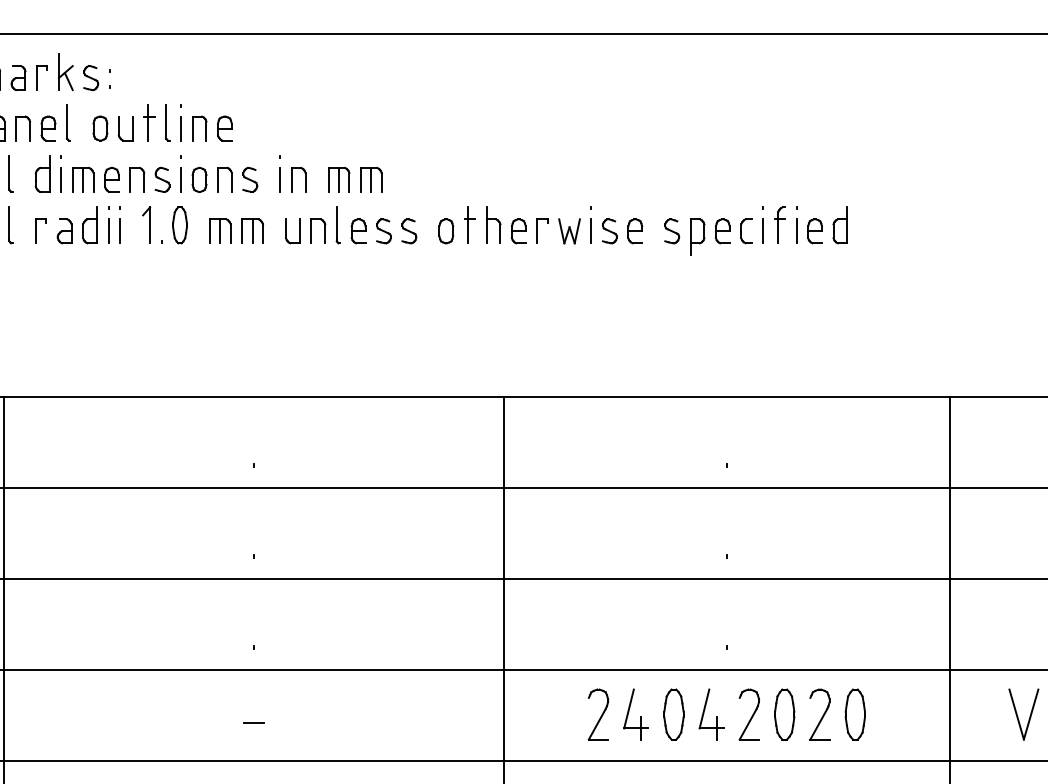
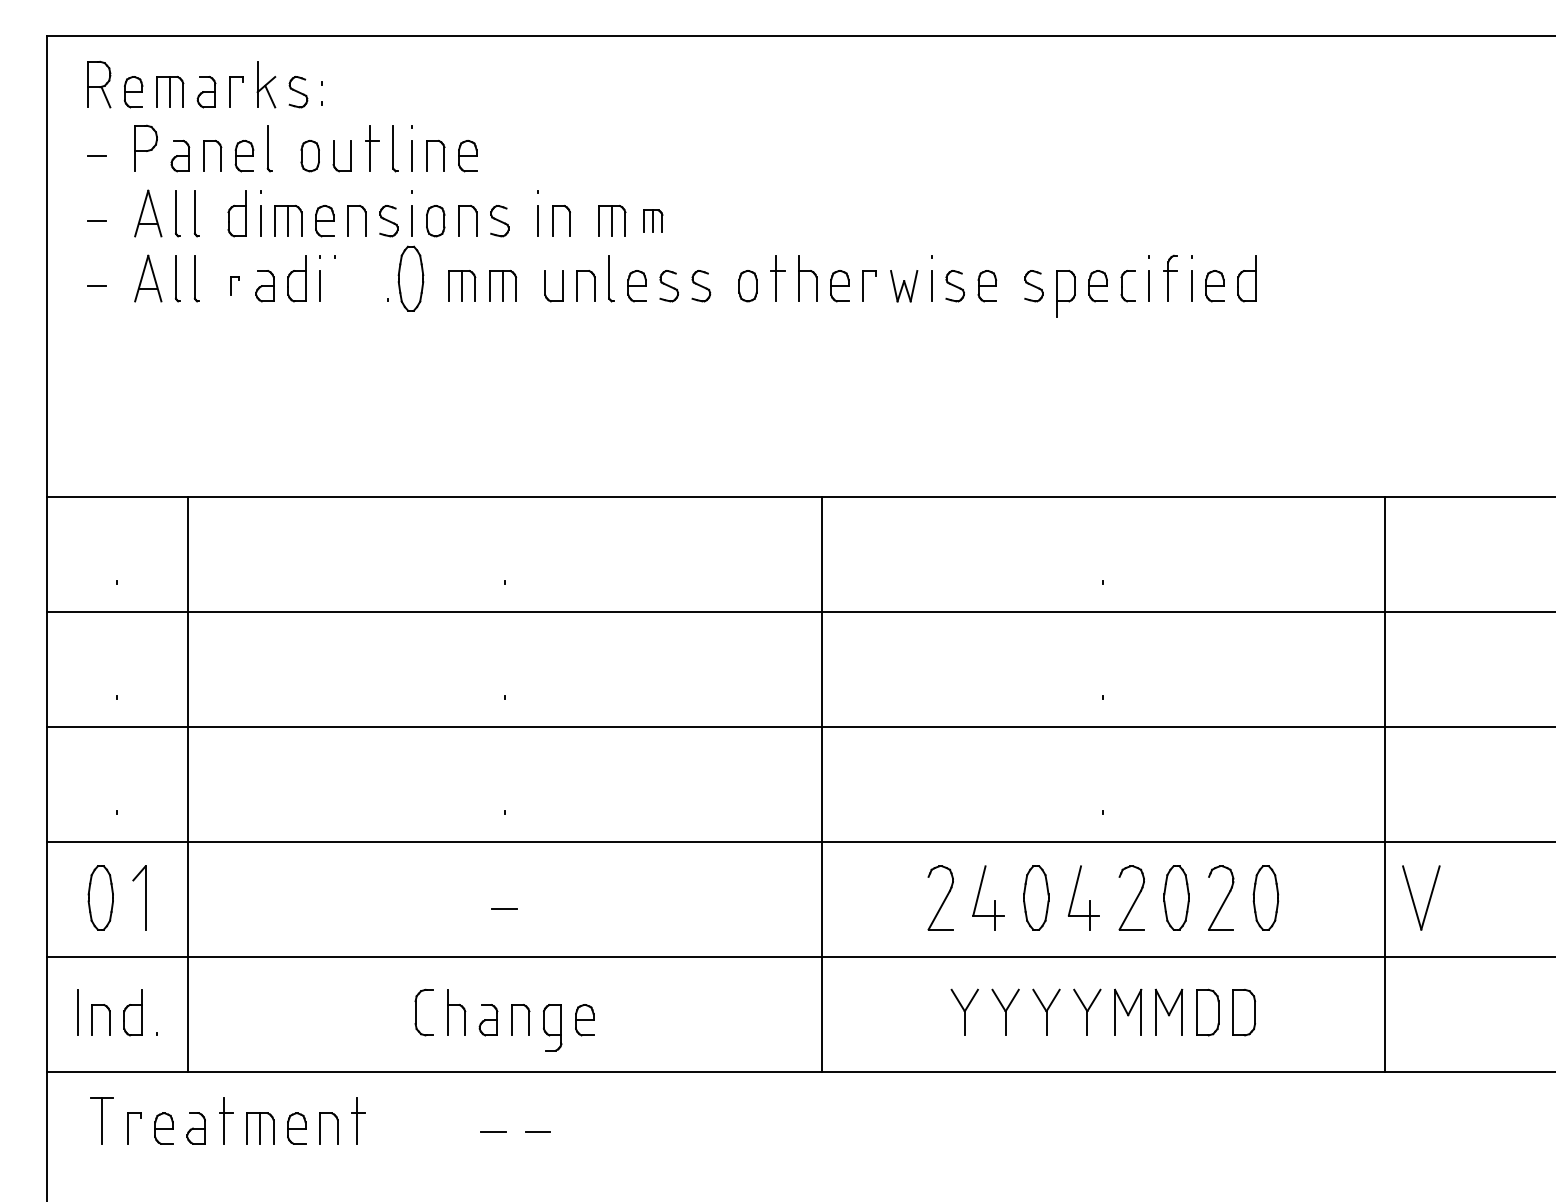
part: (371, 179) -> (653, 220), size x0.7
part: (146, 224) -> (368, 277), removed
part: (179, 225) -> (410, 278), size x1.4
part: (41, 230) -> (235, 285), size x0.6
line: (120, 231) -> (335, 286), removed
part: (1029, 716) -> (1428, 900), moved

